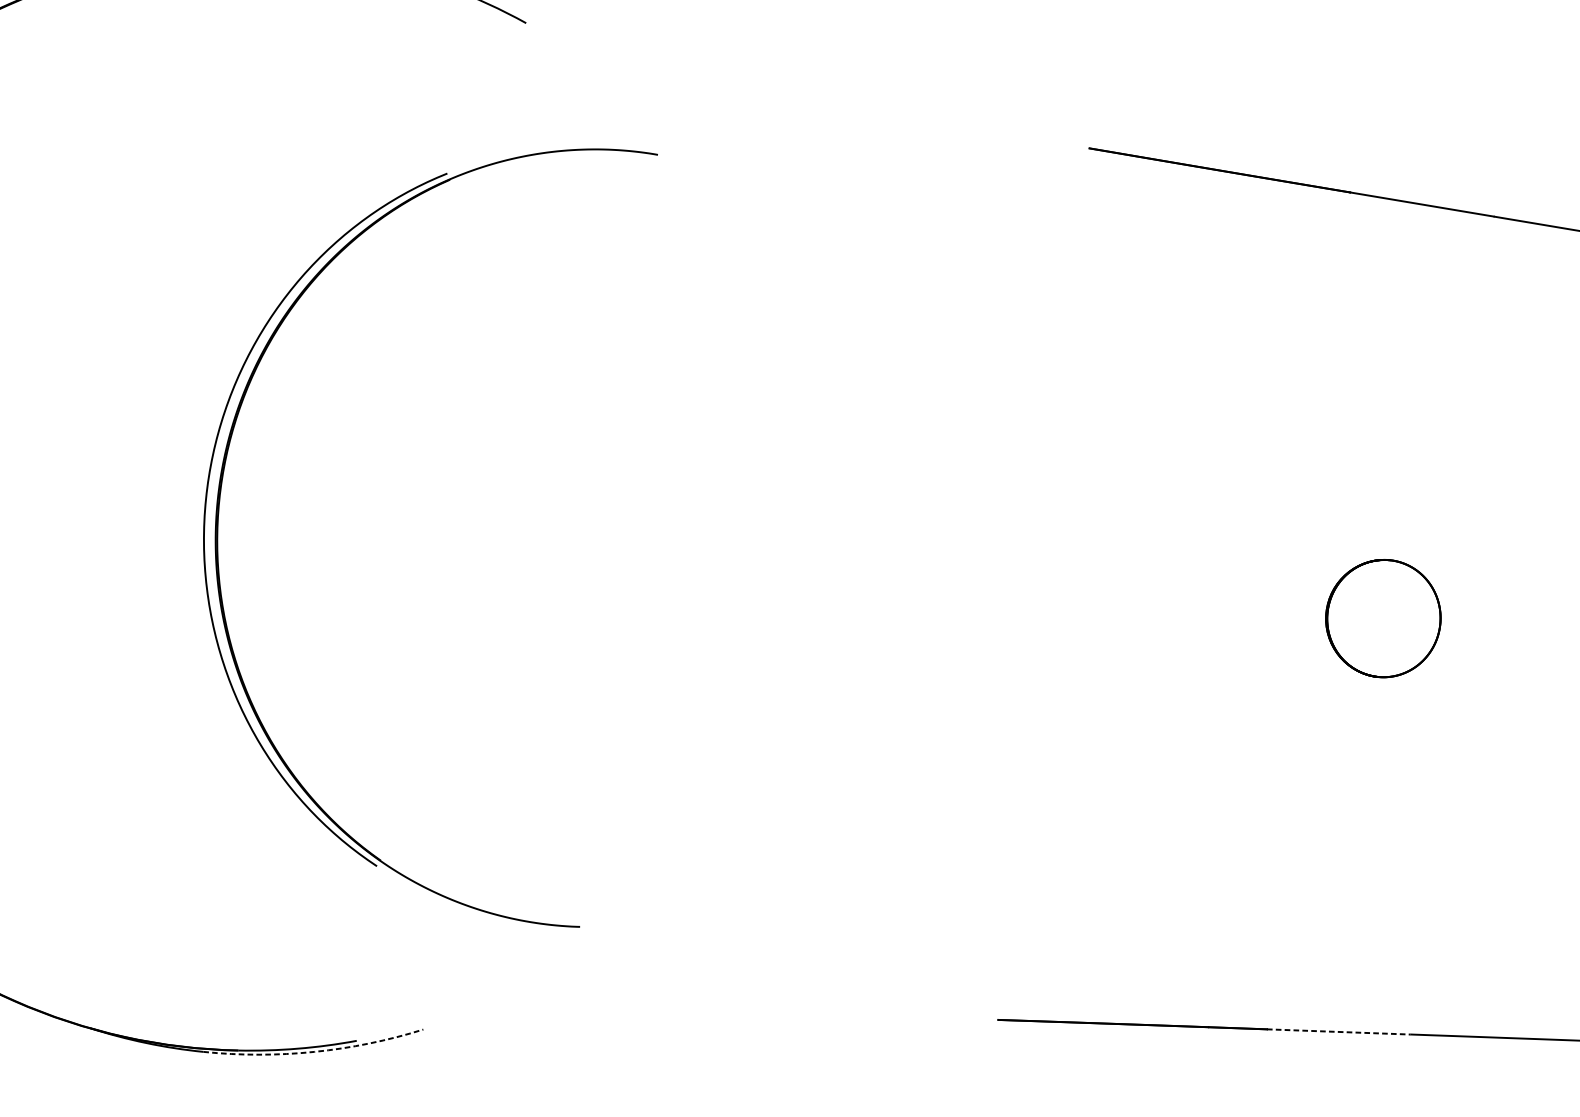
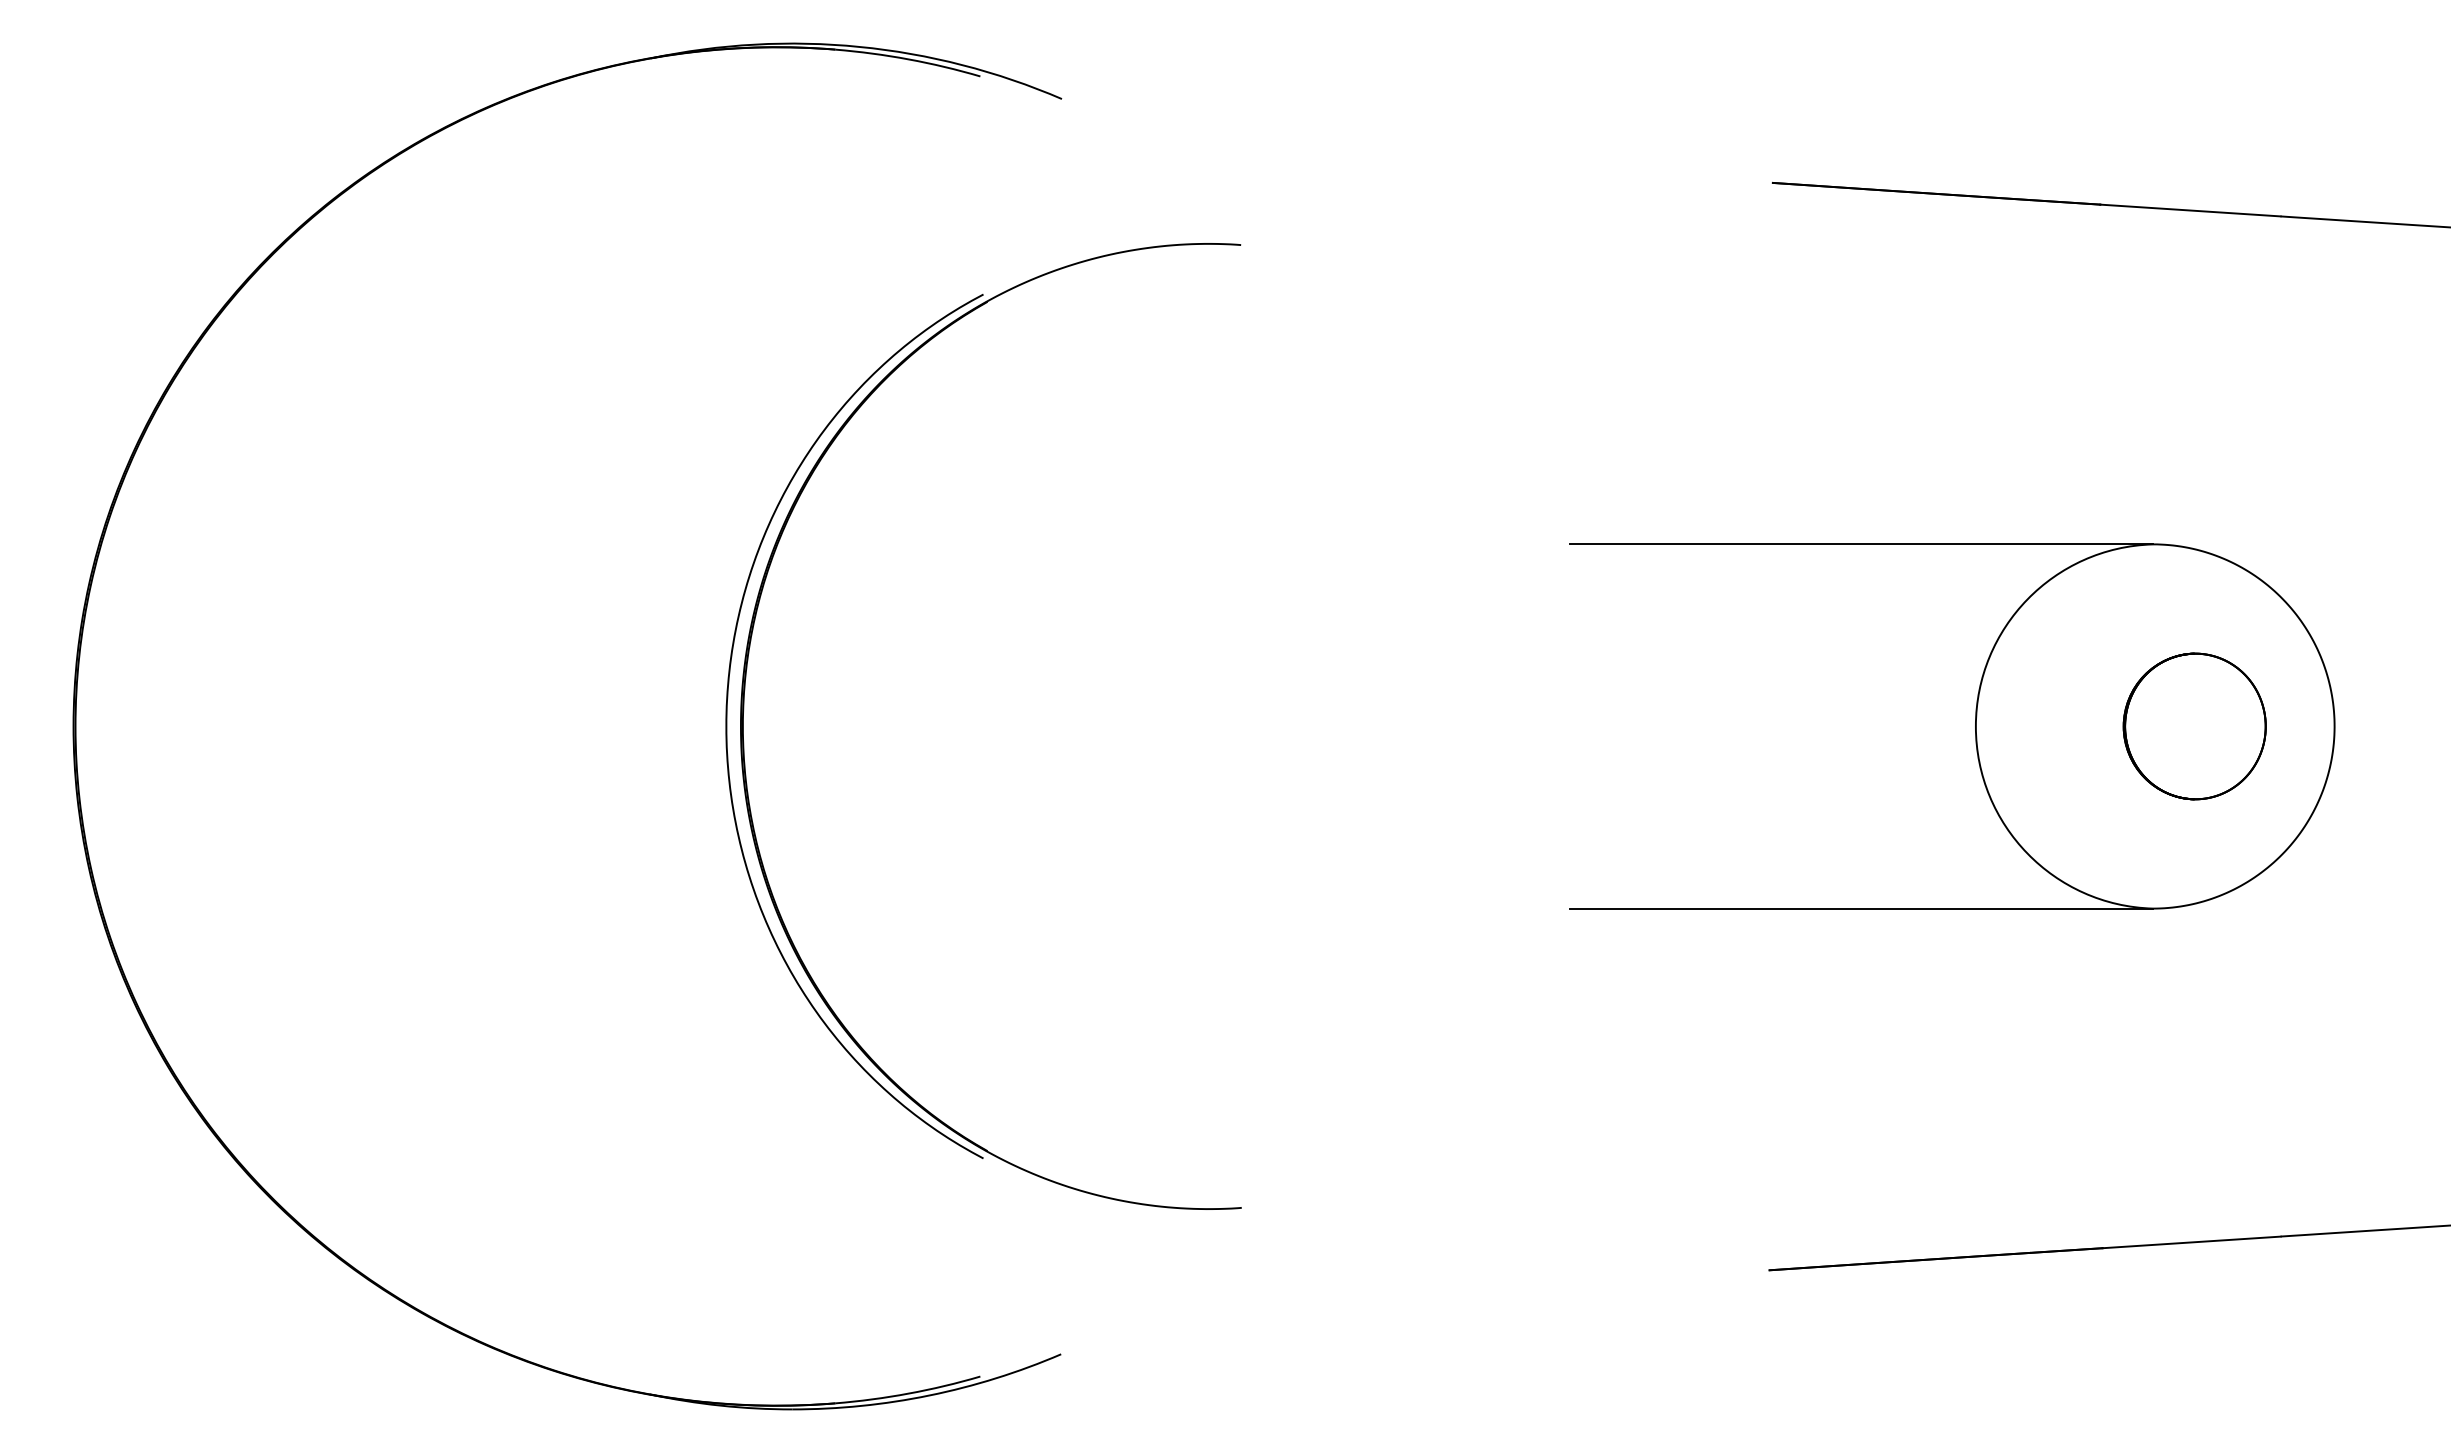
part: (1207, 600) -> (1975, 726), added
line: (1339, 1032) -> (2192, 1242), dashed -> solid
arc: (314, 1051) -> (929, 1395), dashed -> solid

